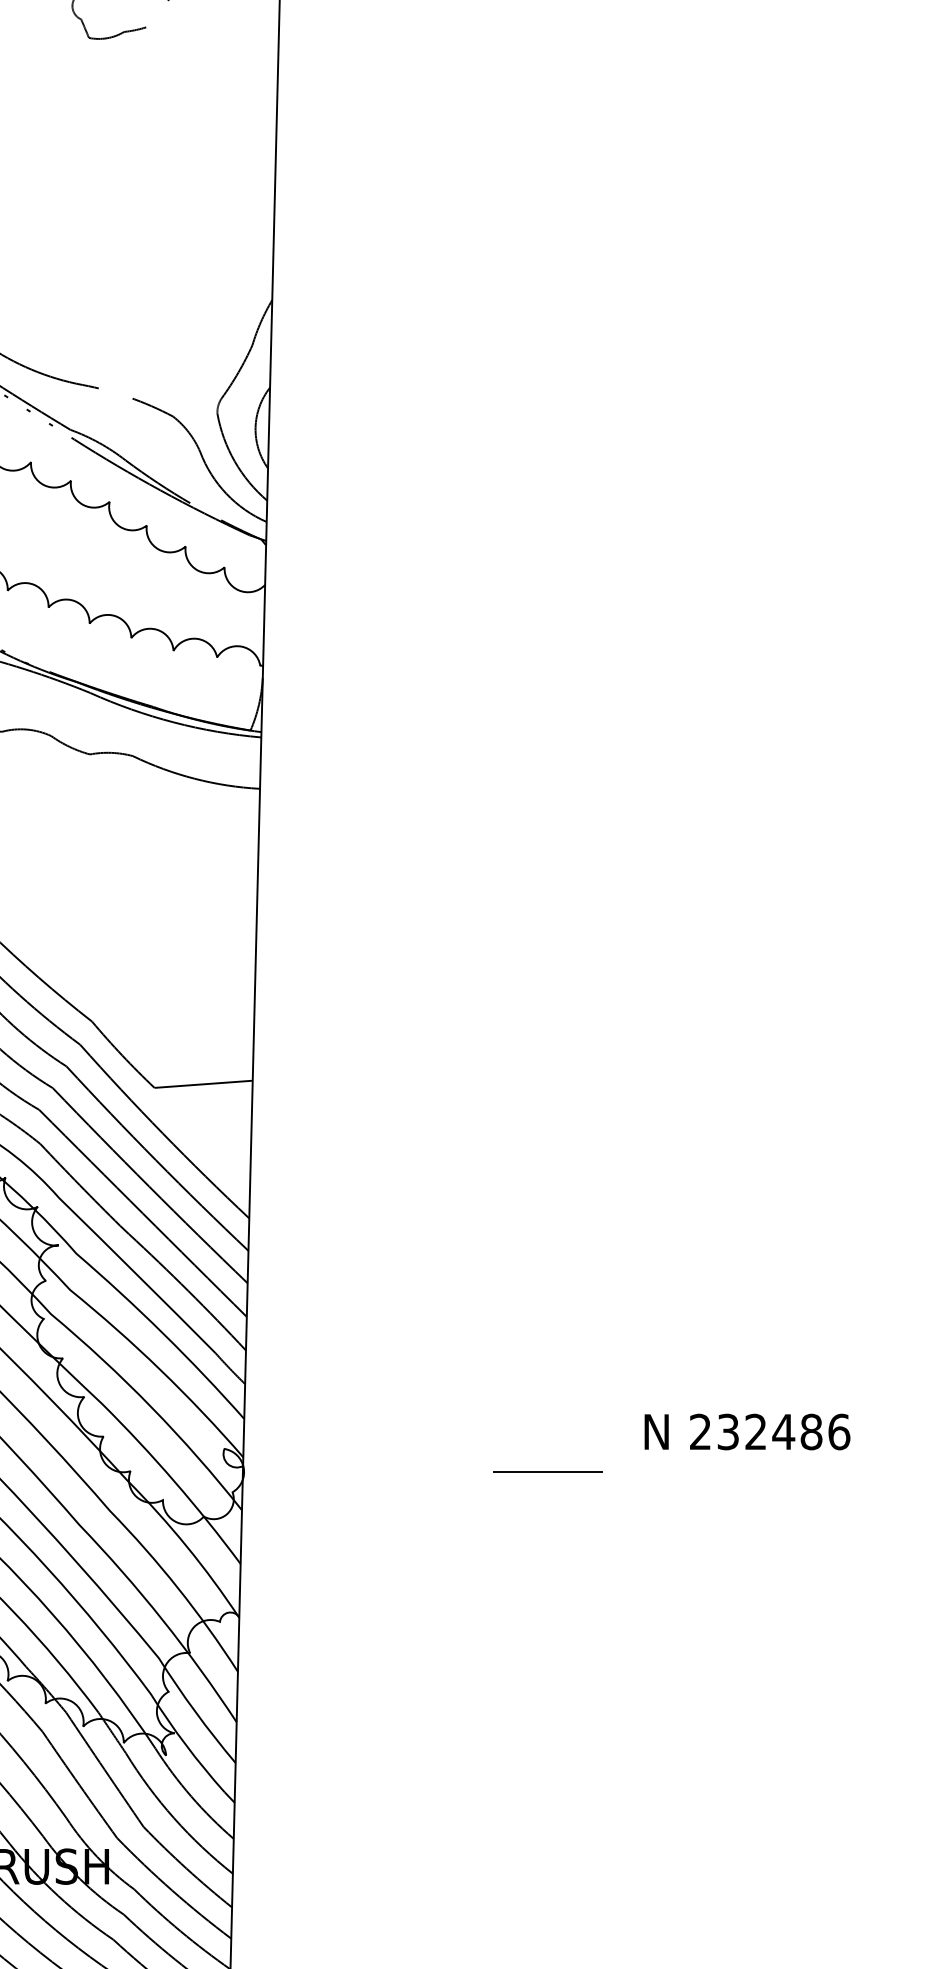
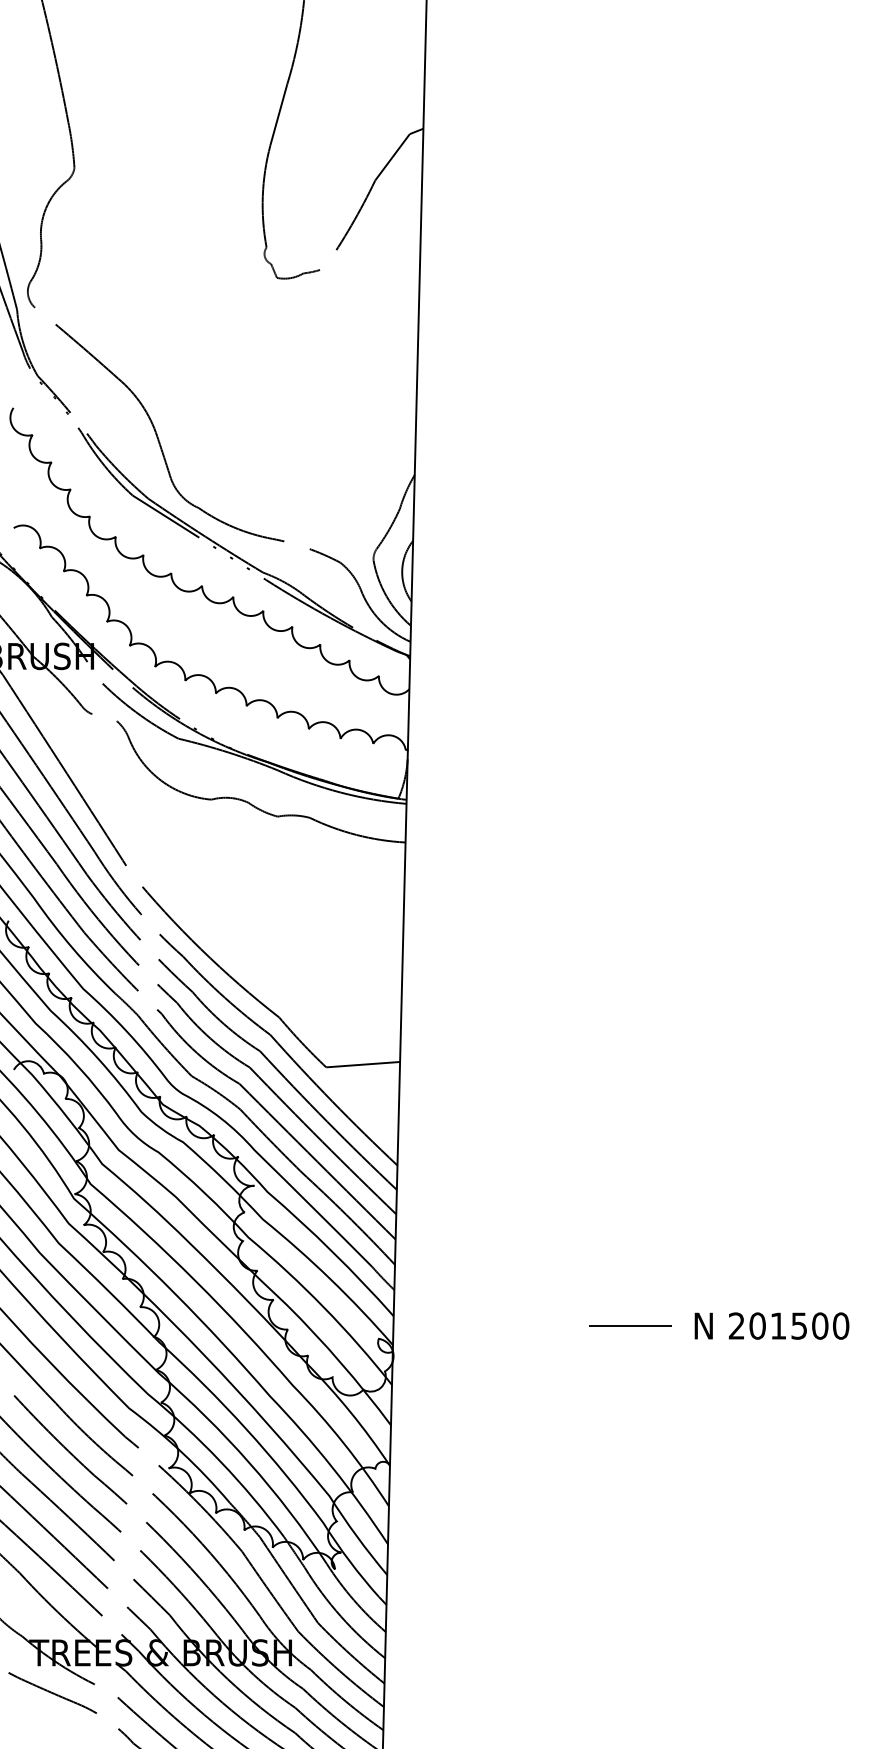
text: (783, 1431) -> (799, 1325), 232486 -> 201500
line: (548, 1471) -> (630, 1325), moved

